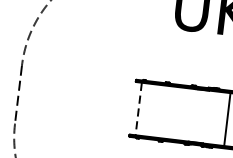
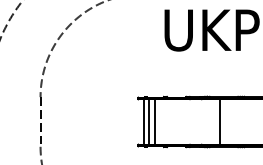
line: (138, 108) -> (143, 121), dashed -> solid
line: (144, 109) -> (148, 121), added
line: (151, 109) -> (154, 121), added

